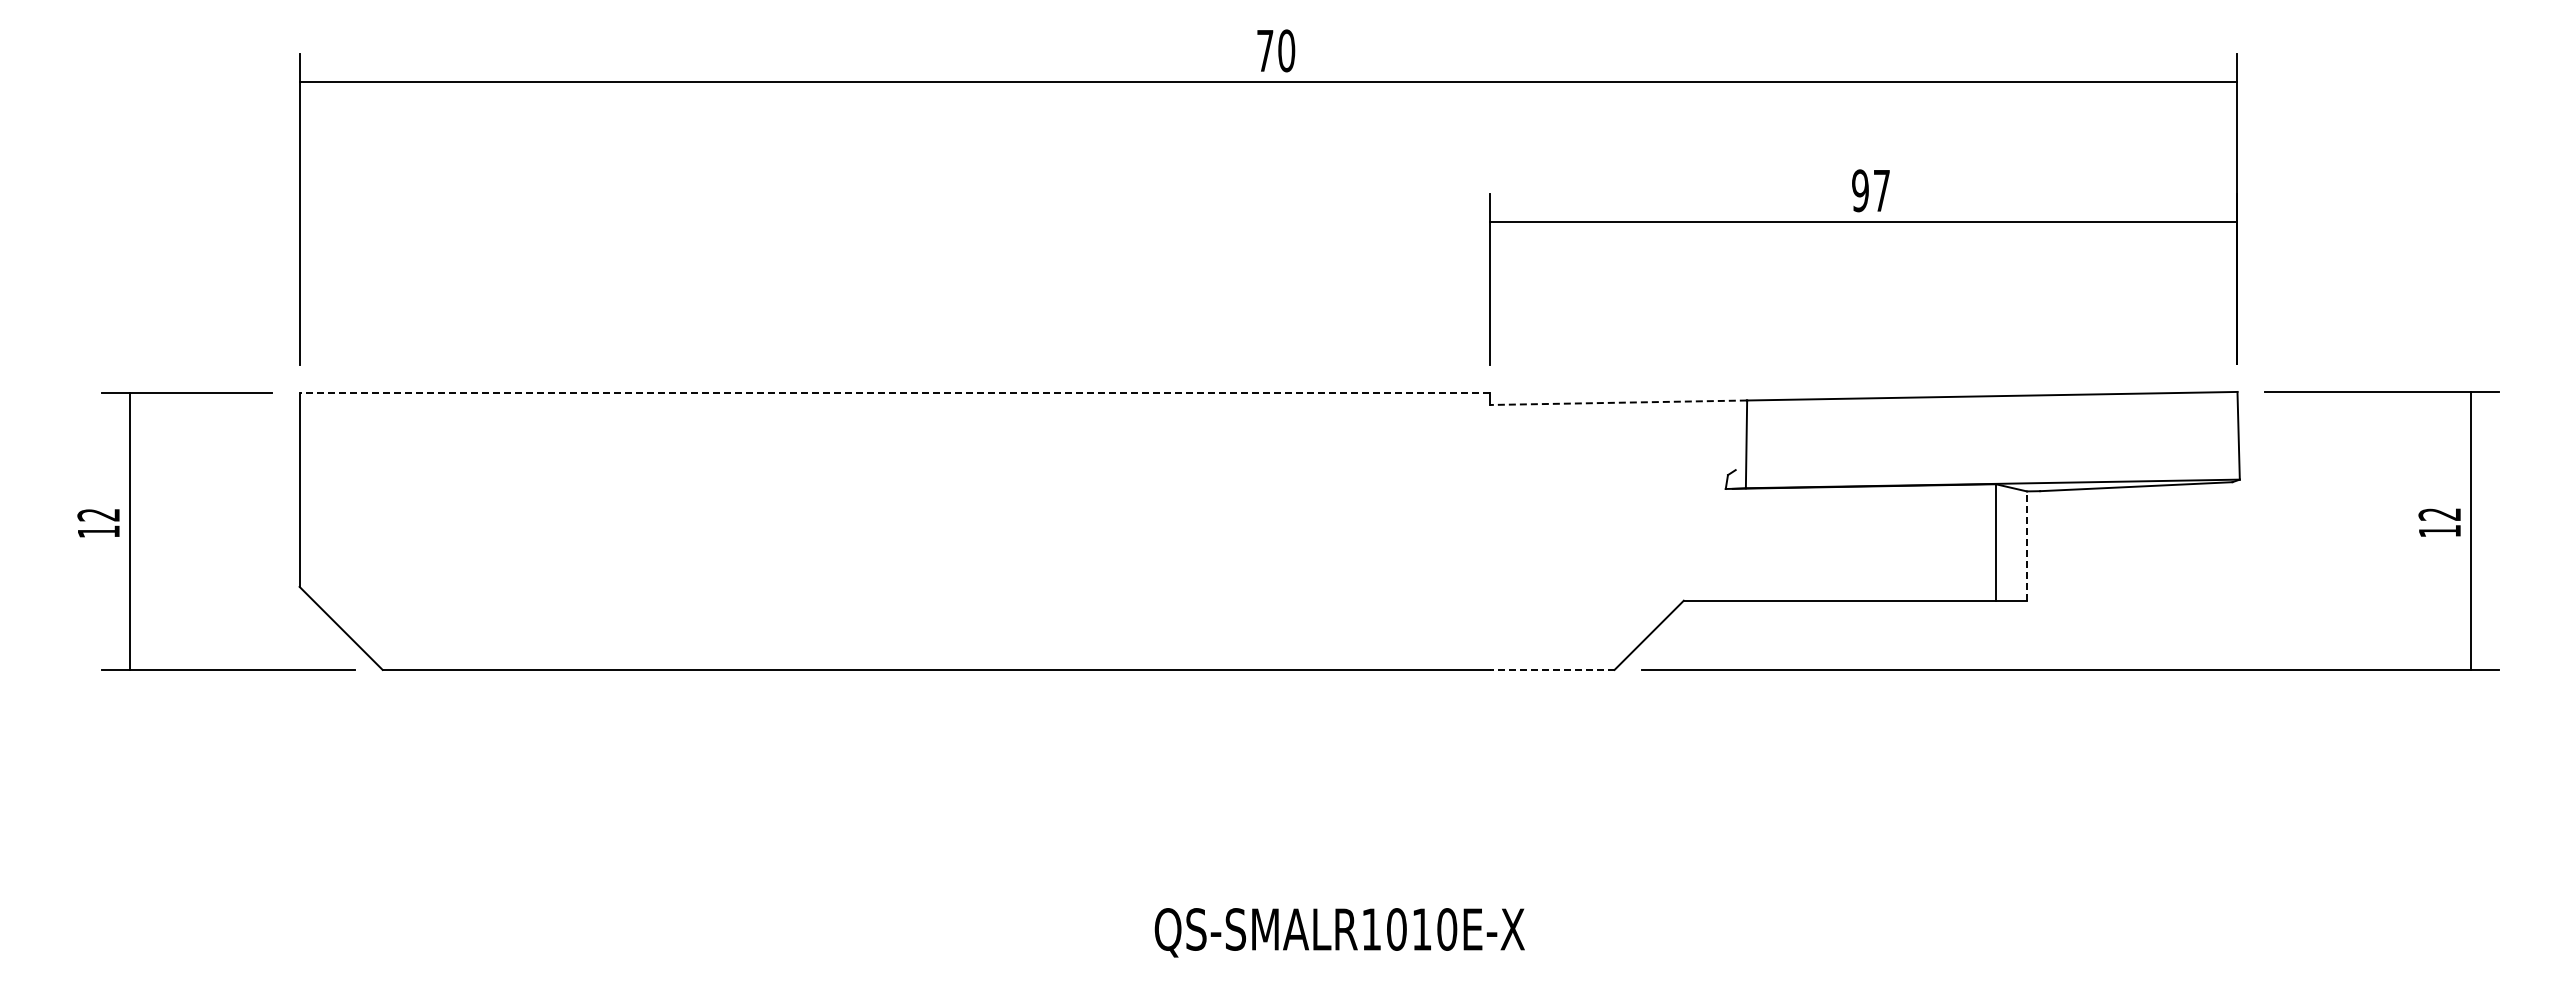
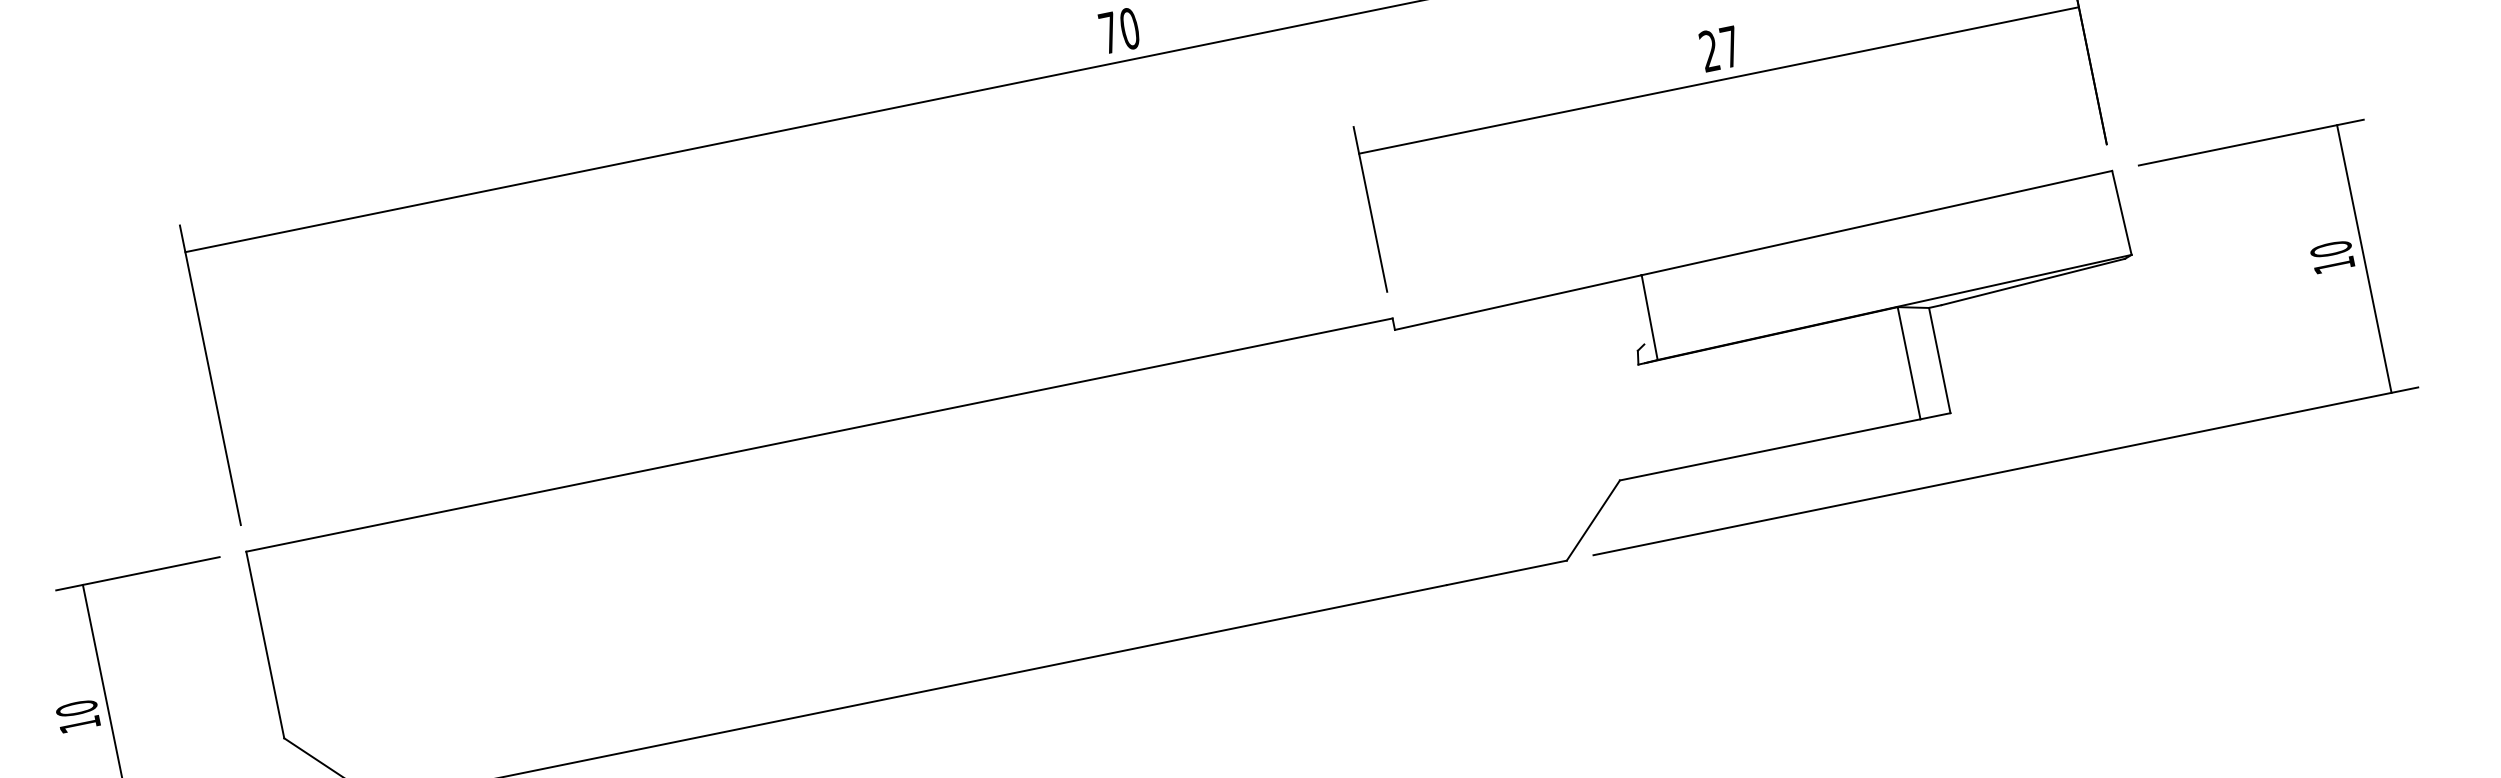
text: (1860, 190) -> (1709, 50), 97 -> 27
line: (894, 393) -> (819, 435), dashed -> solid
line: (1617, 402) -> (1517, 302), dashed -> solid
text: (98, 514) -> (76, 708), 12 -> 10
text: (2439, 514) -> (2330, 249), 12 -> 10
line: (2027, 546) -> (1940, 360), dashed -> solid
line: (1551, 669) -> (1505, 572), dashed -> solid

